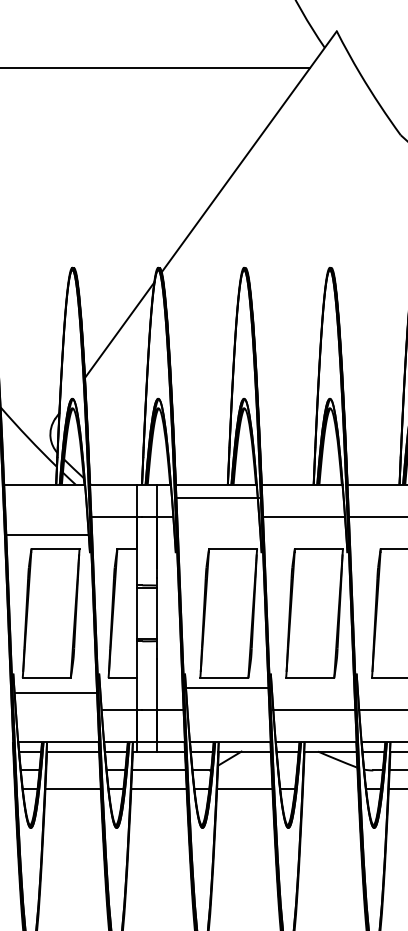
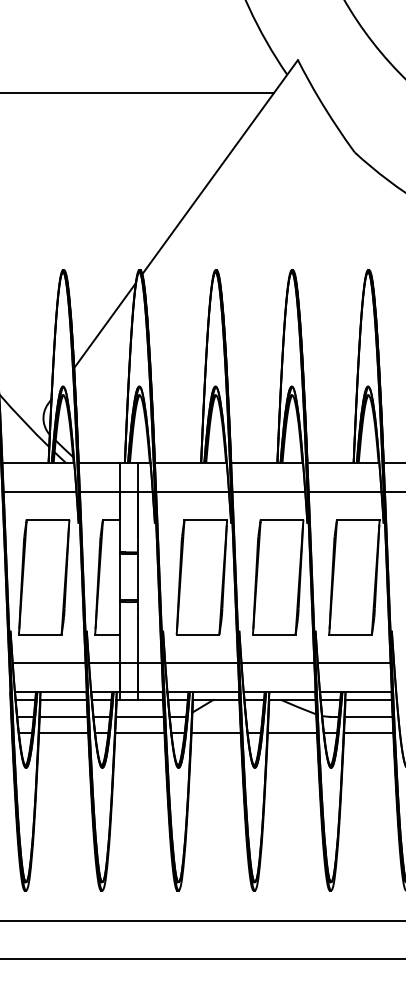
line: (218, 497) -> (192, 491), moved
line: (45, 534) -> (39, 491), moved
line: (228, 687) -> (201, 662), moved
line: (56, 692) -> (48, 662), moved
line: (72, 770) -> (63, 716), added
line: (330, 789) -> (292, 733), added

